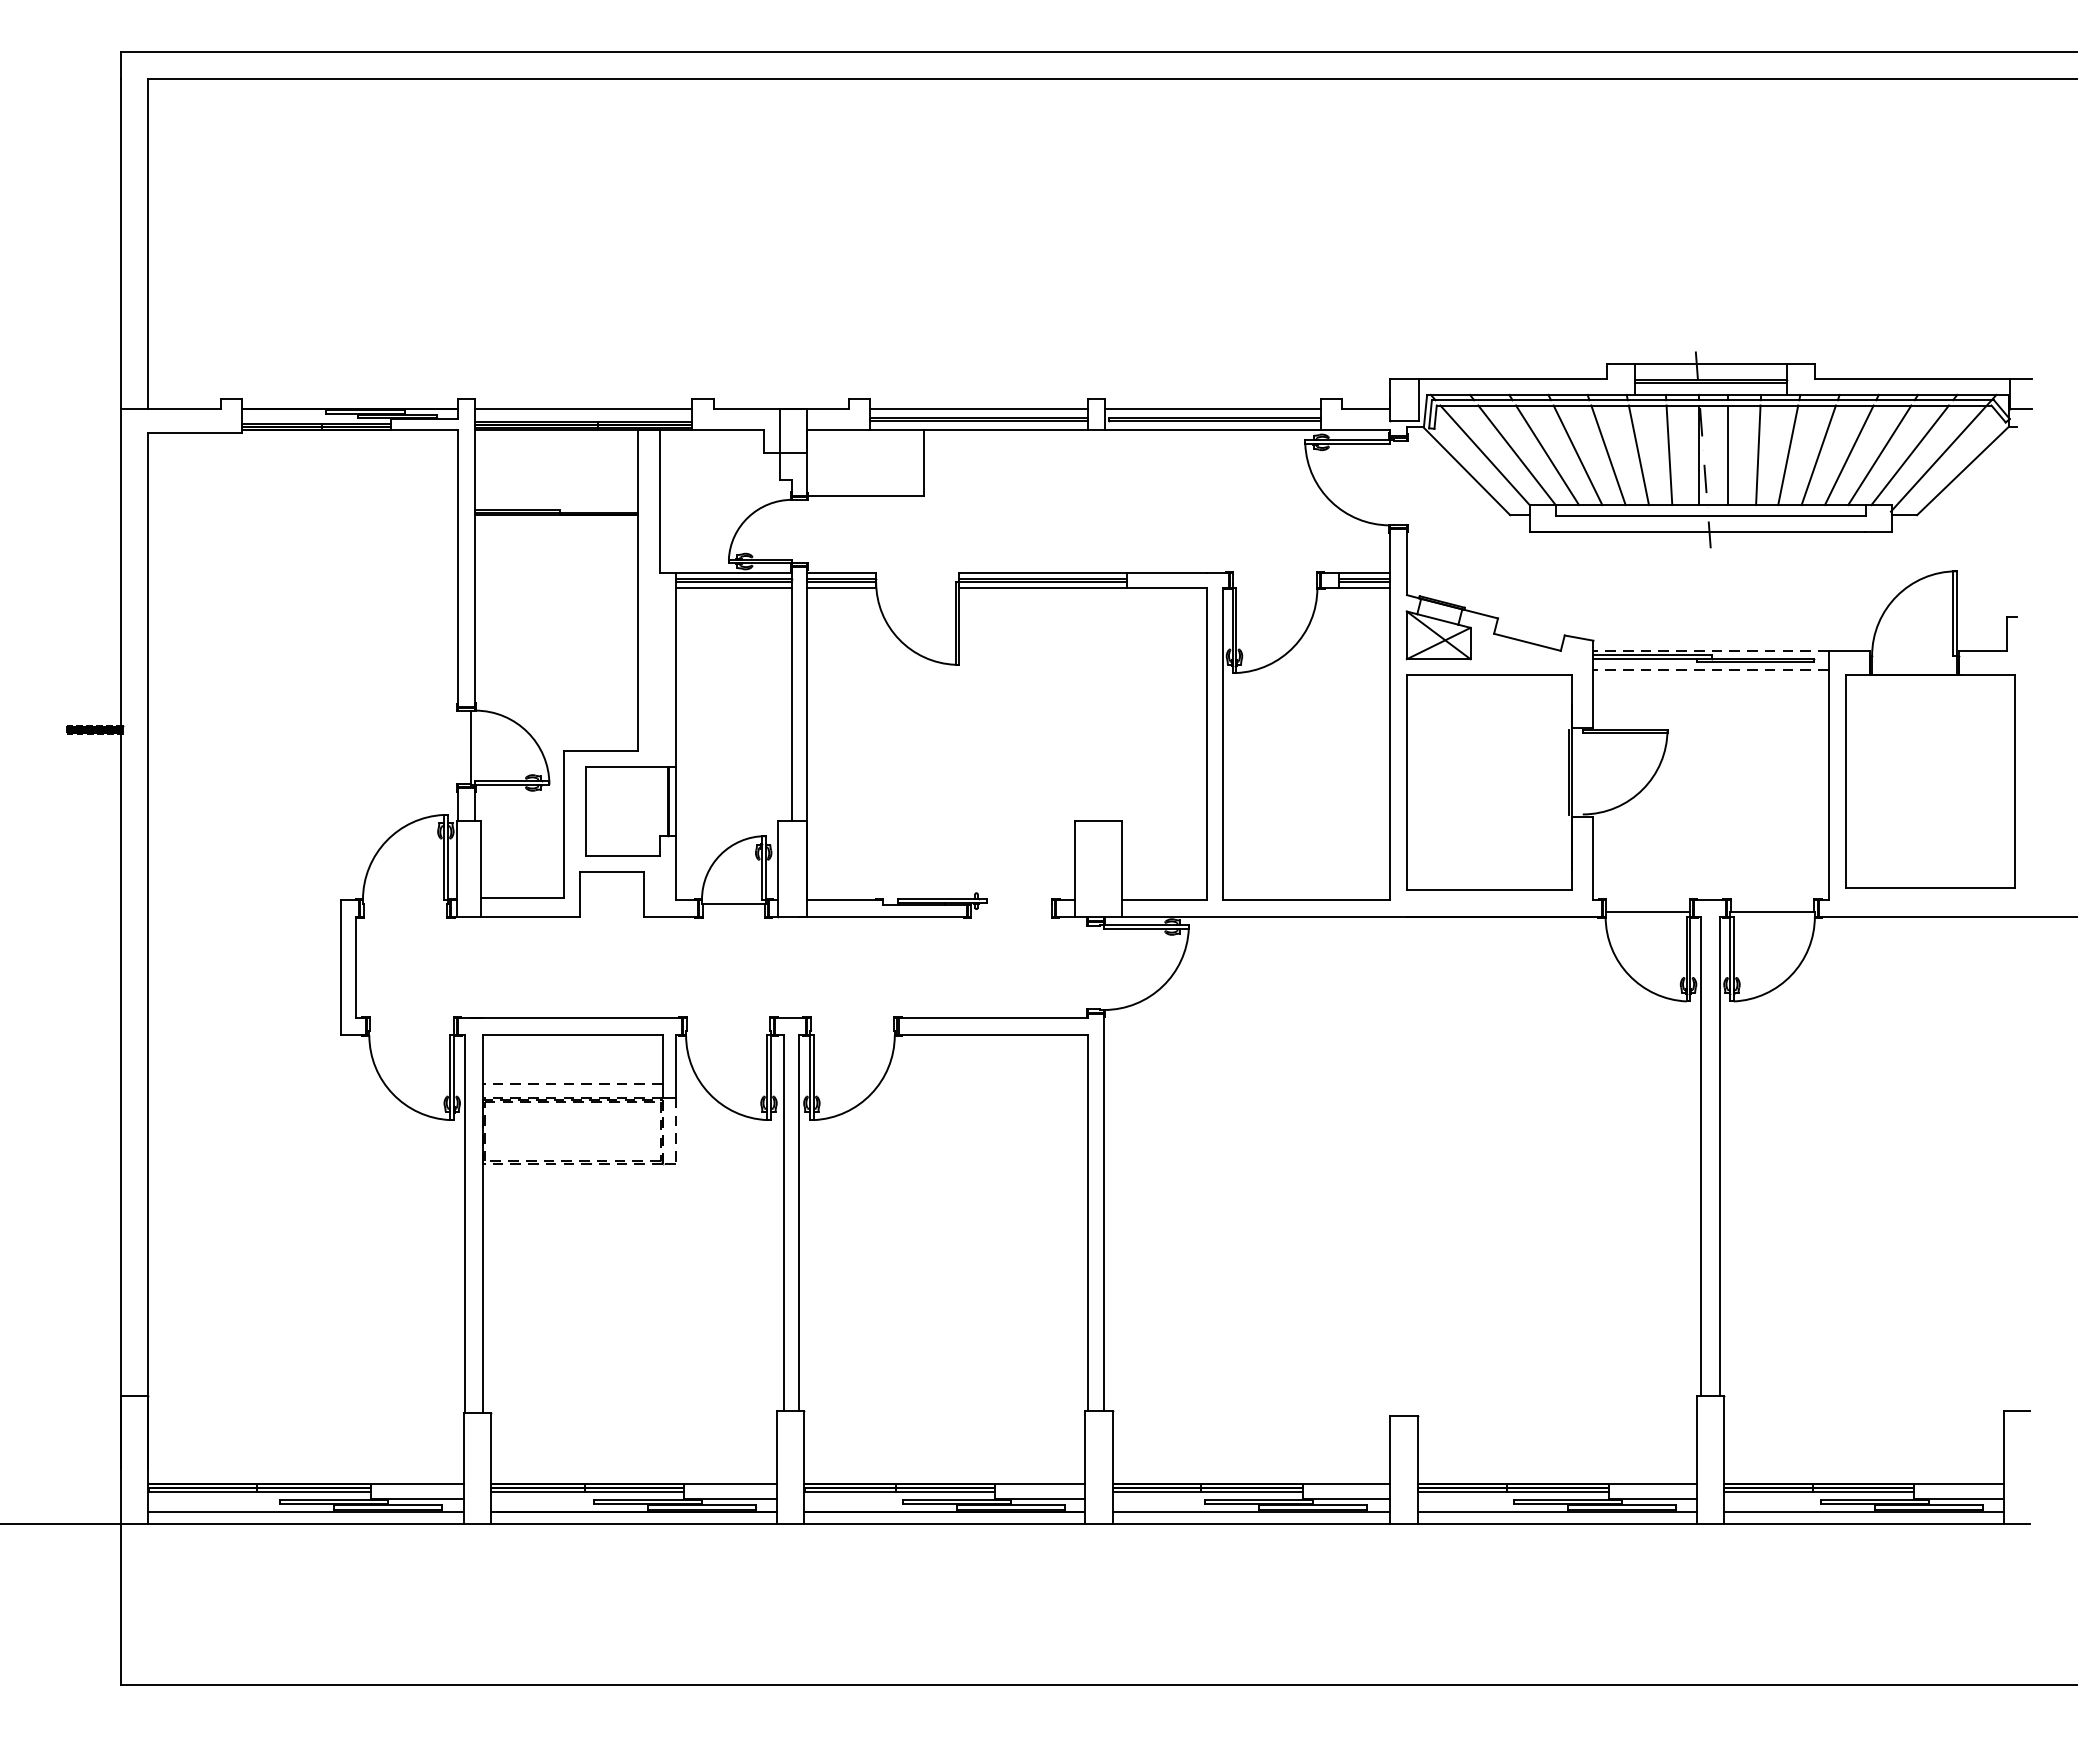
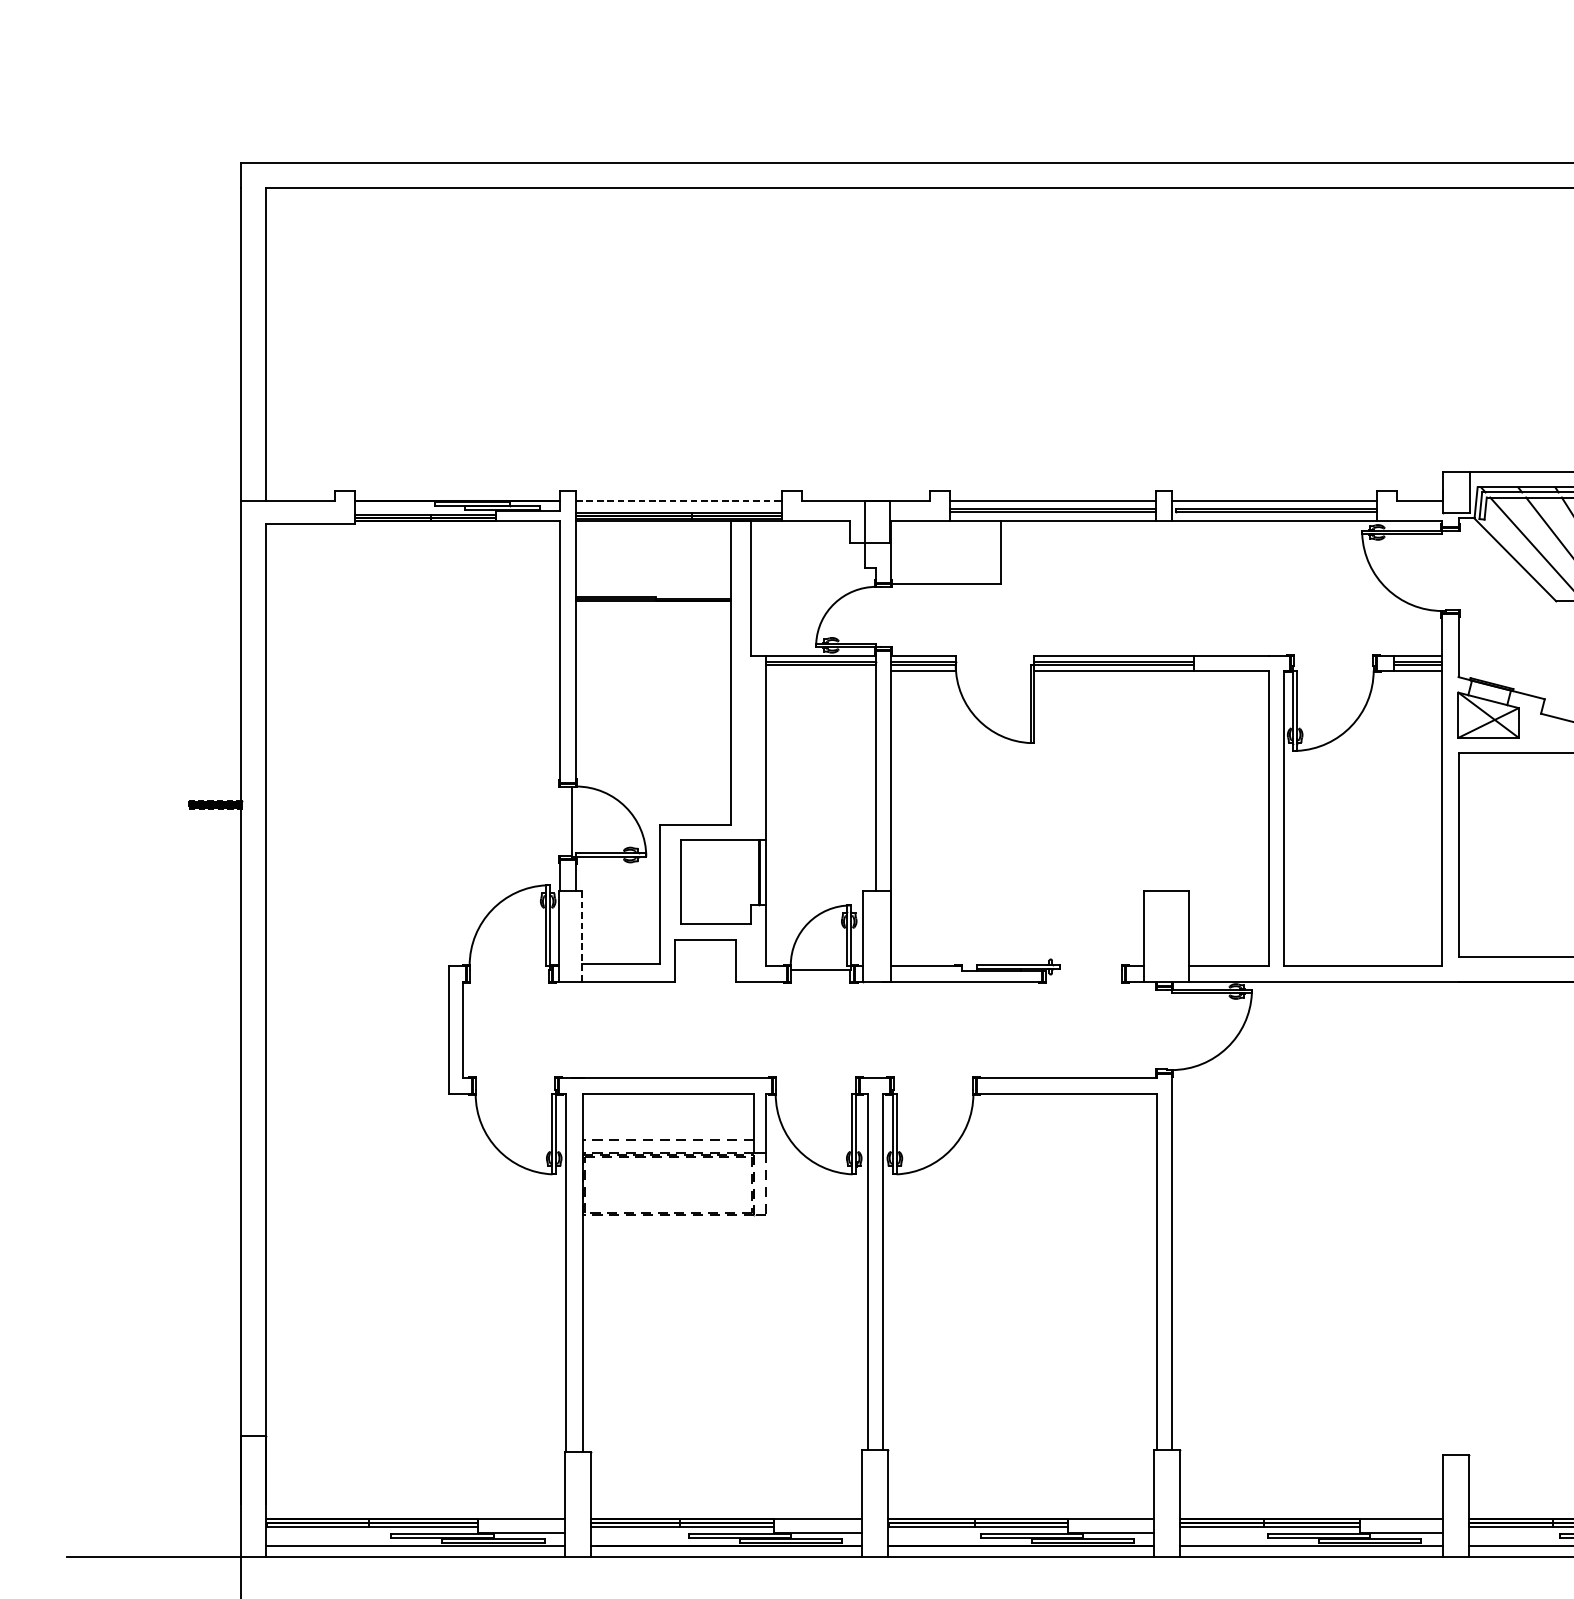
line: (583, 409) -> (678, 501), solid -> dashed
line: (733, 588) -> (820, 670), removed
line: (481, 869) -> (581, 937), solid -> dashed

